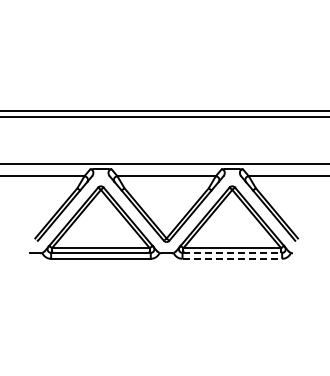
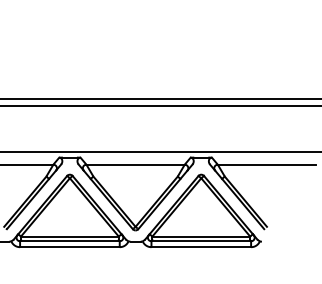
line: (232, 252) -> (201, 240), dashed -> solid
line: (232, 258) -> (201, 246), dashed -> solid

